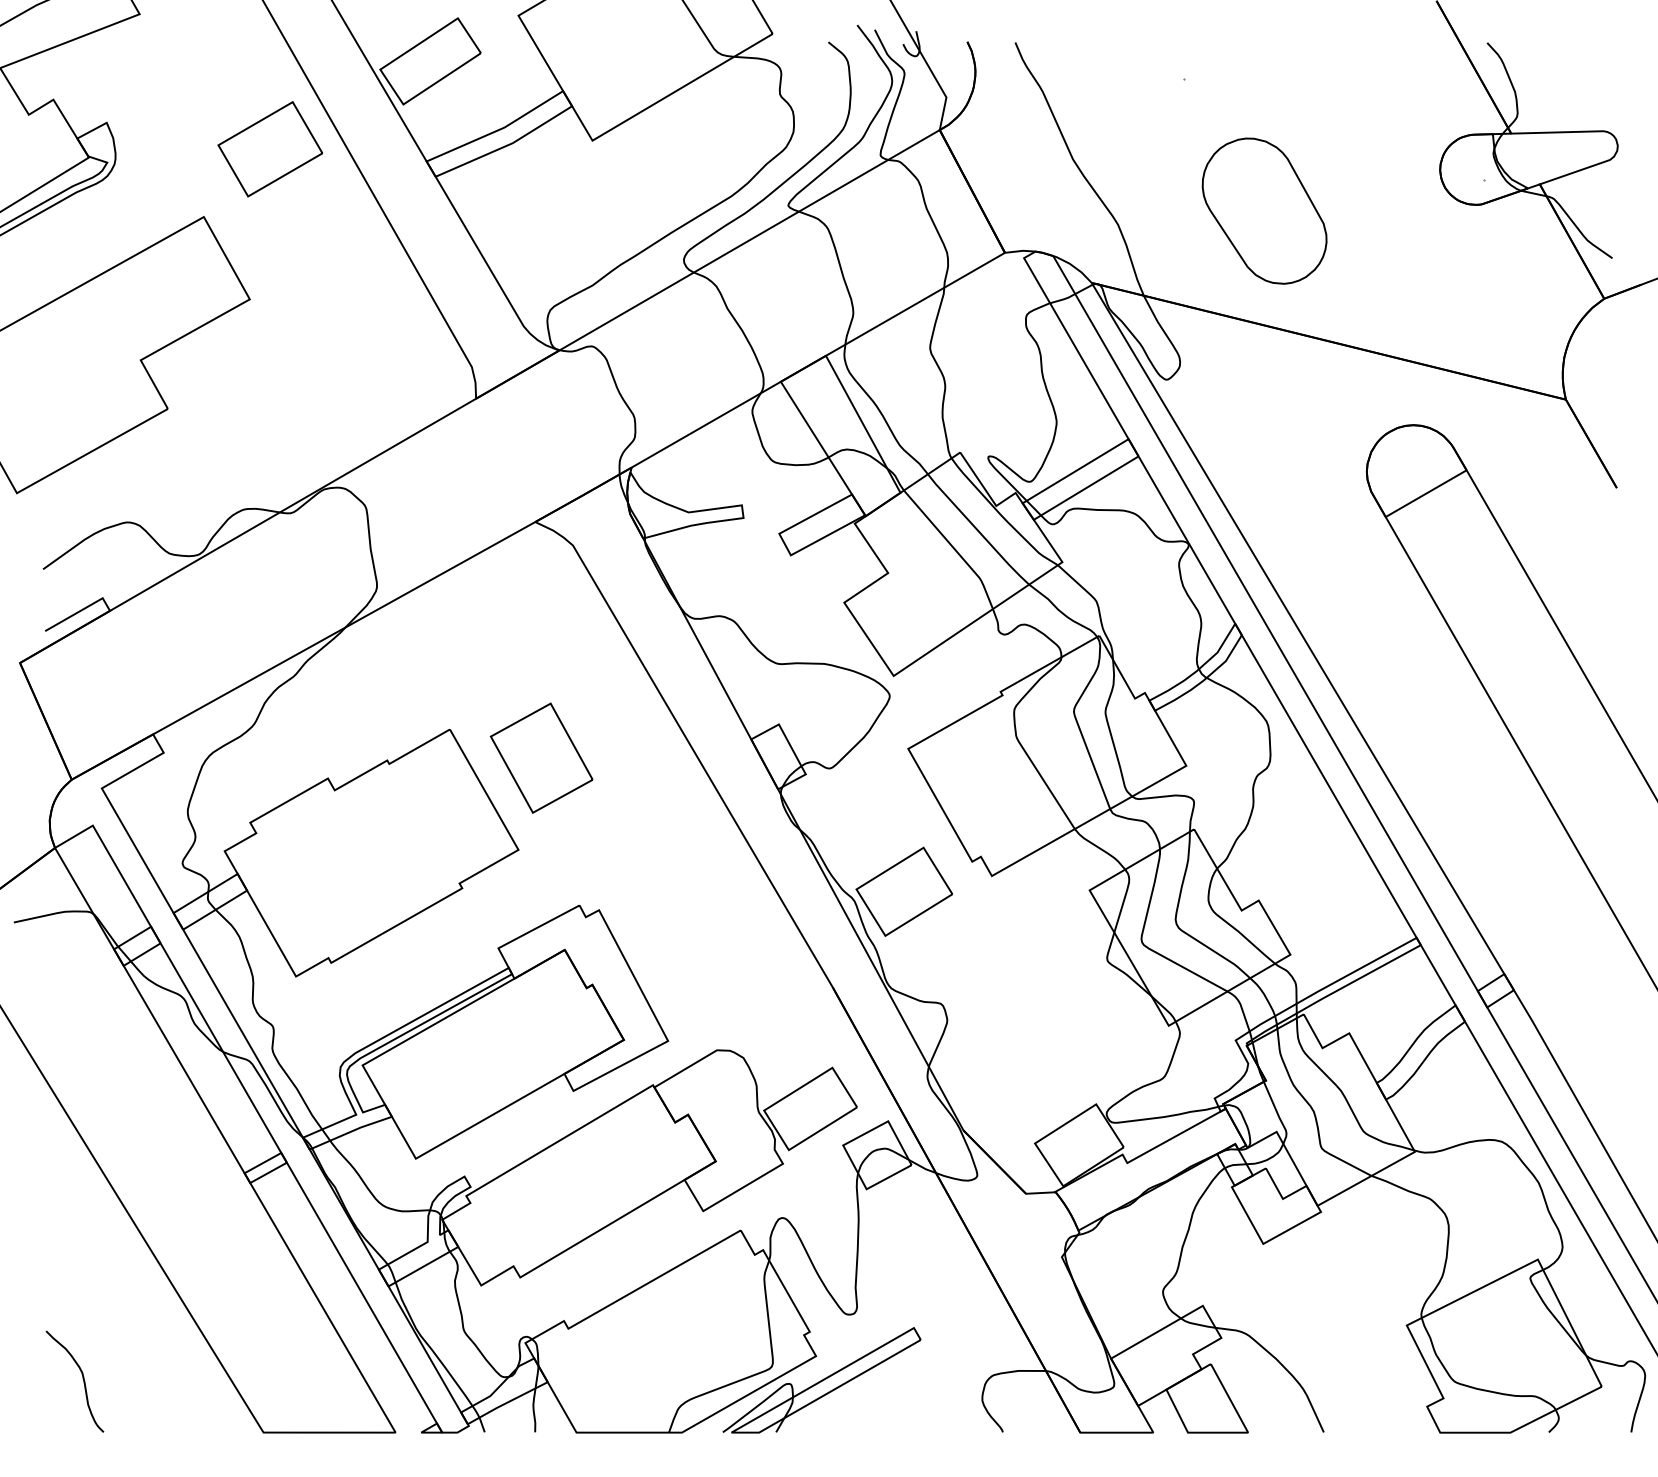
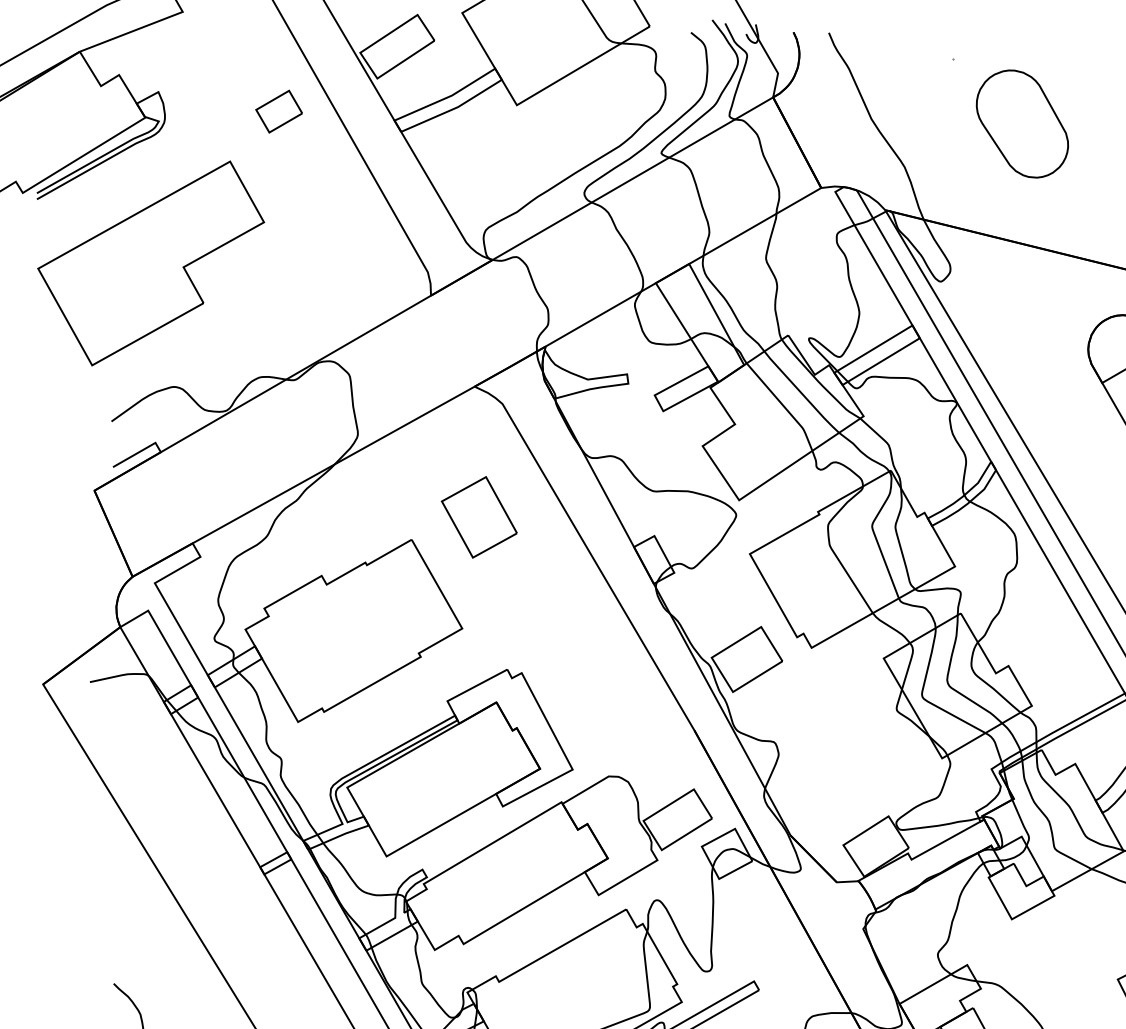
part: (270, 149) -> (279, 111), size x0.6
part: (1264, 210) -> (1022, 123), moved
part: (541, 757) -> (479, 516), moved

